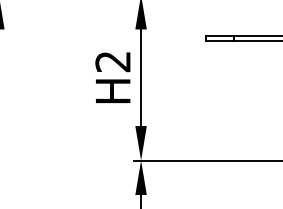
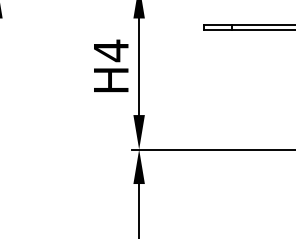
text: (112, 61) -> (110, 50), H2 -> H4

